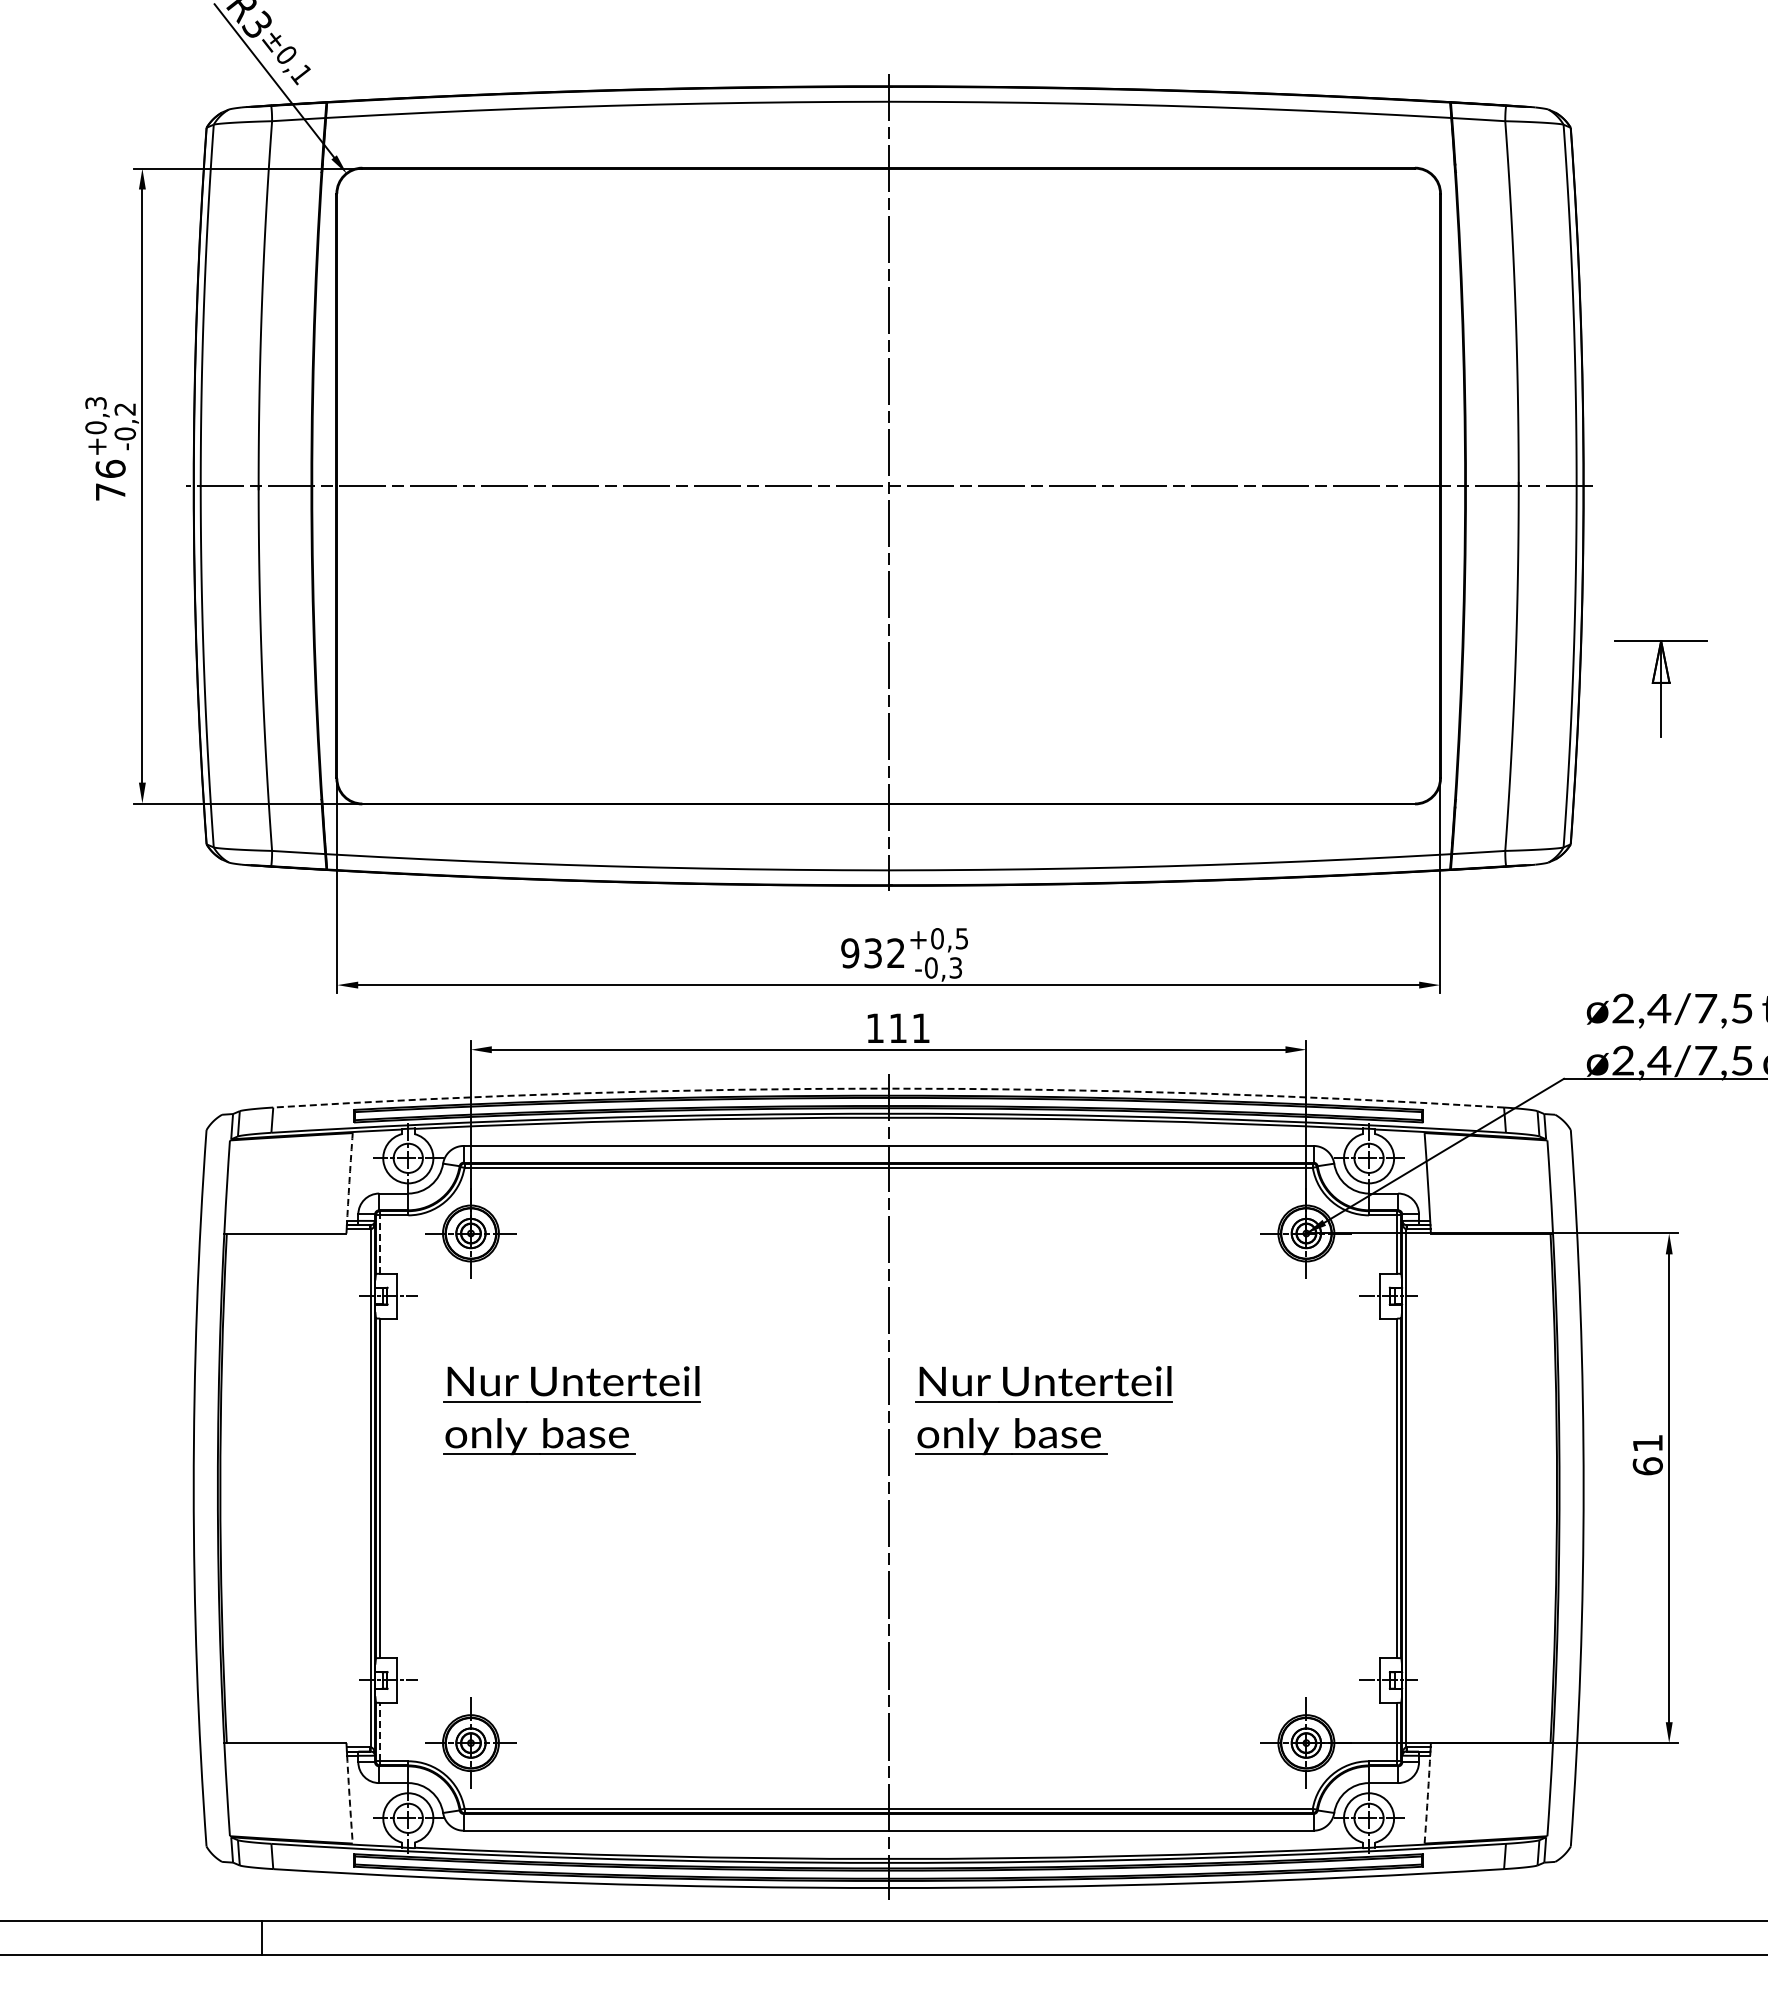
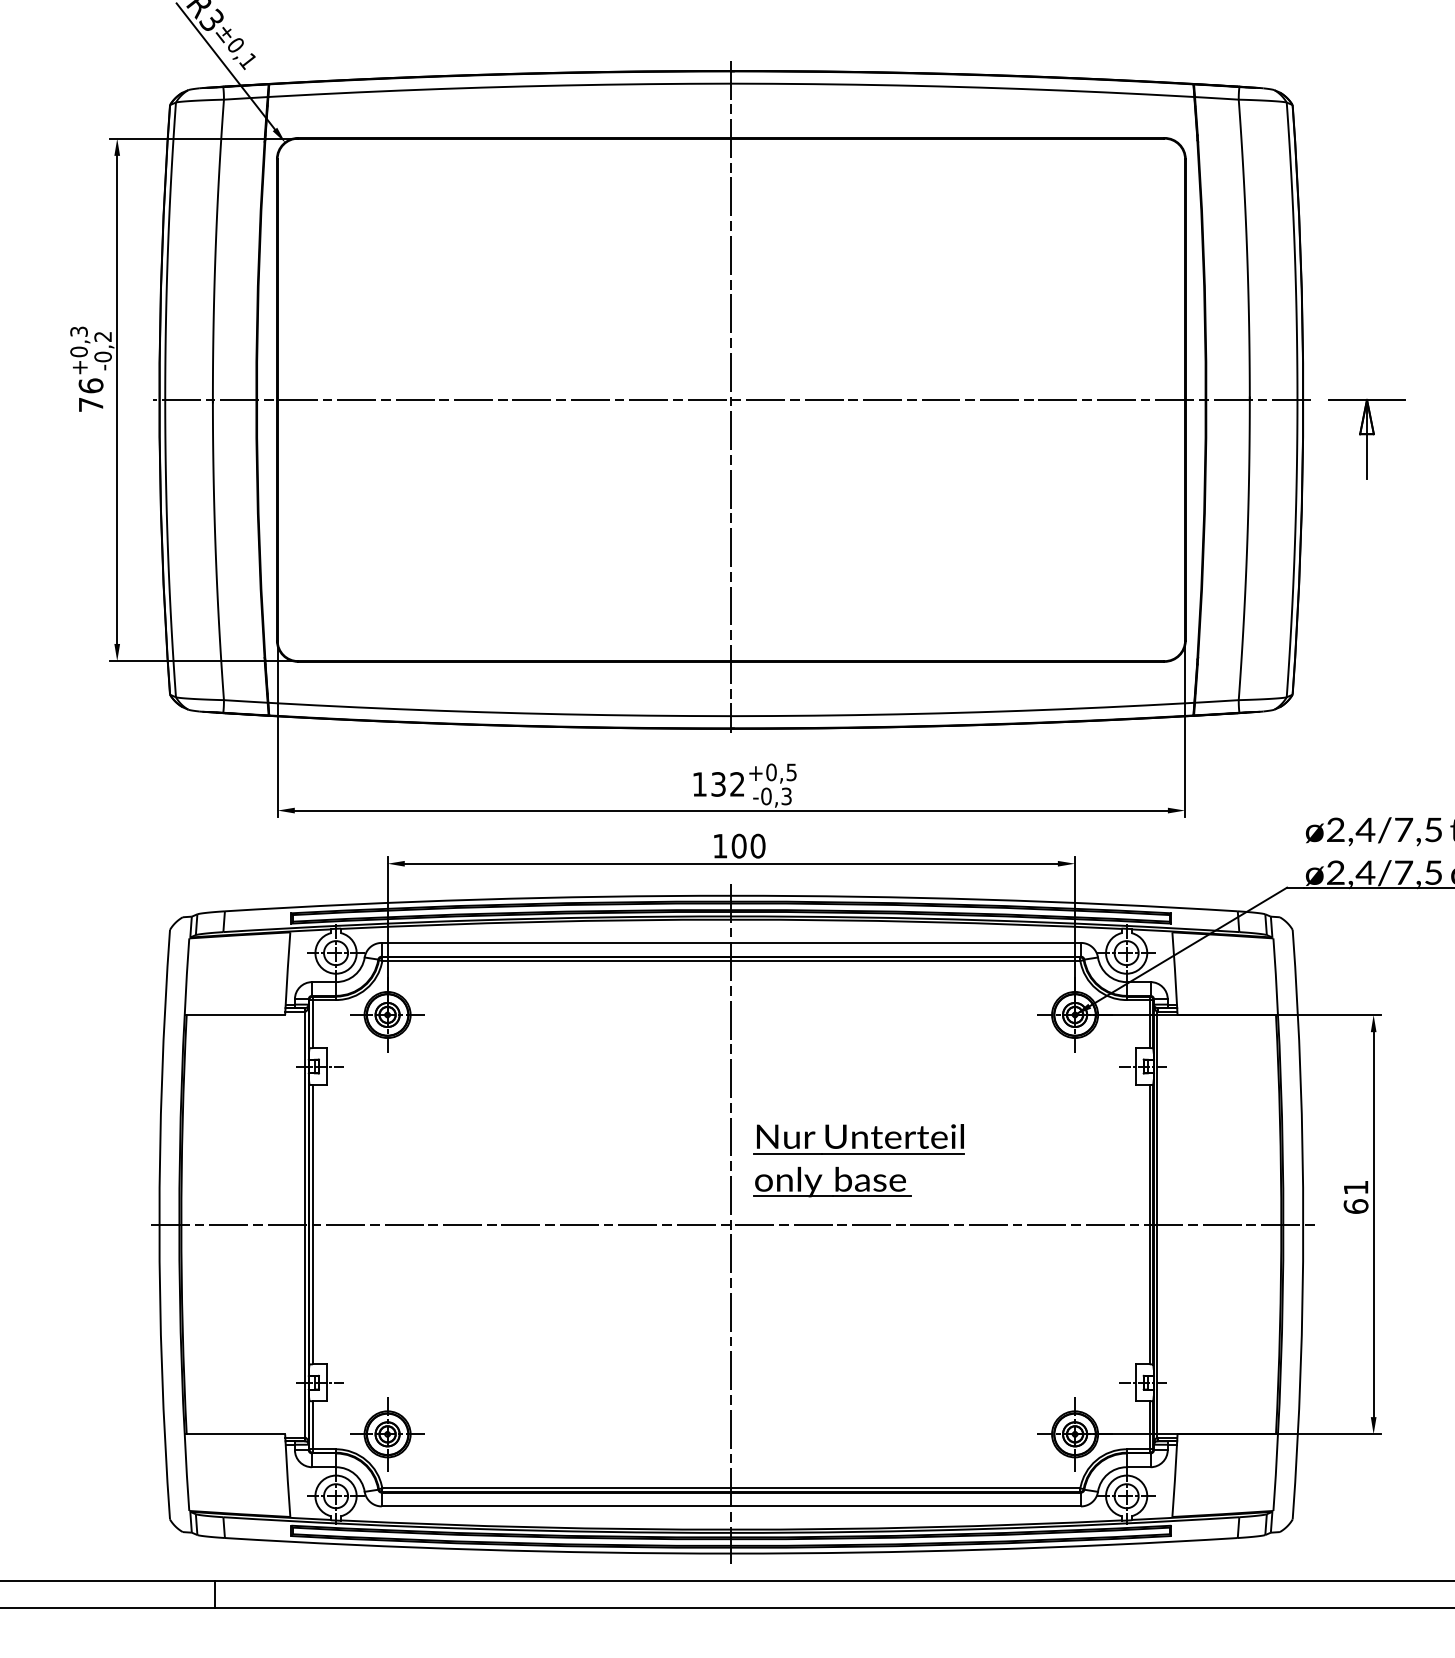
part: (1660, 688) -> (1366, 438), moved
text: (850, 953) -> (699, 784), 932 -> 132
text: (909, 1028) -> (748, 846), 111 -> 100
arc: (888, 1088) -> (731, 895), dashed -> solid
arc: (349, 1176) -> (287, 968), dashed -> solid
line: (380, 1244) -> (313, 1024), dashed -> solid
part: (571, 1402) -> (470, 1154), removed
line: (890, 1488) -> (732, 1224), added
line: (380, 1731) -> (313, 1424), dashed -> solid
arc: (349, 1799) -> (287, 1480), dashed -> solid
arc: (1427, 1799) -> (1174, 1480), dashed -> solid

